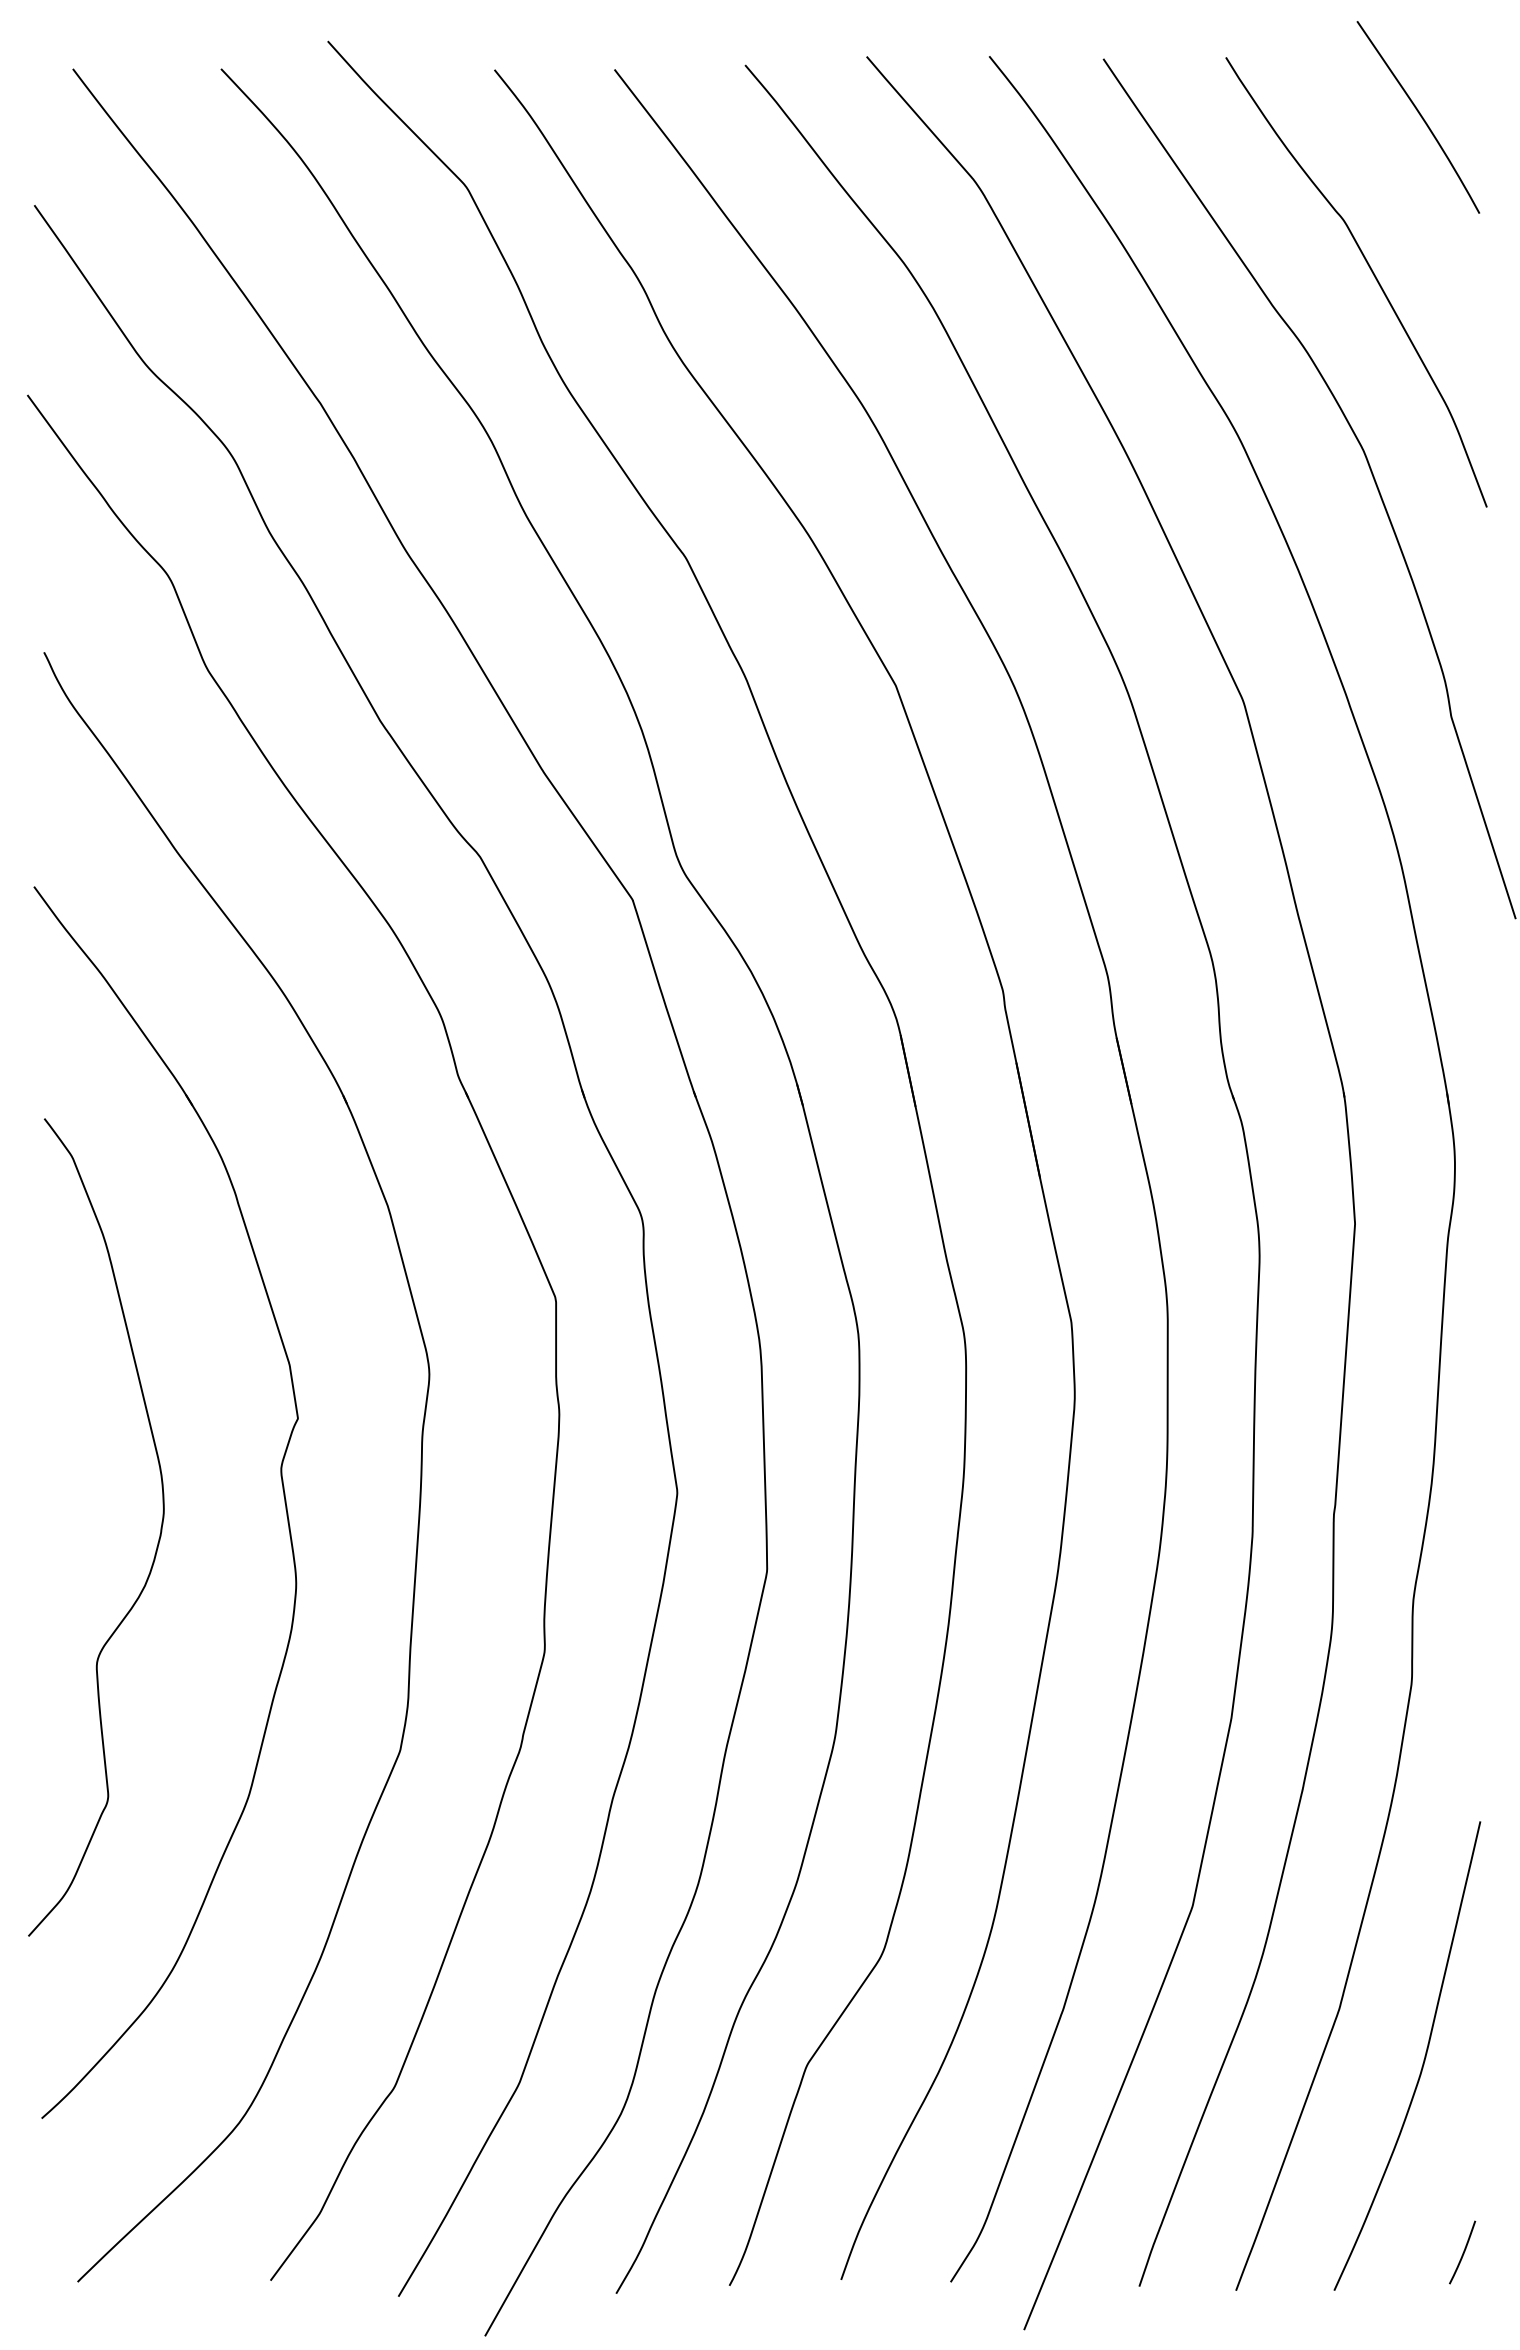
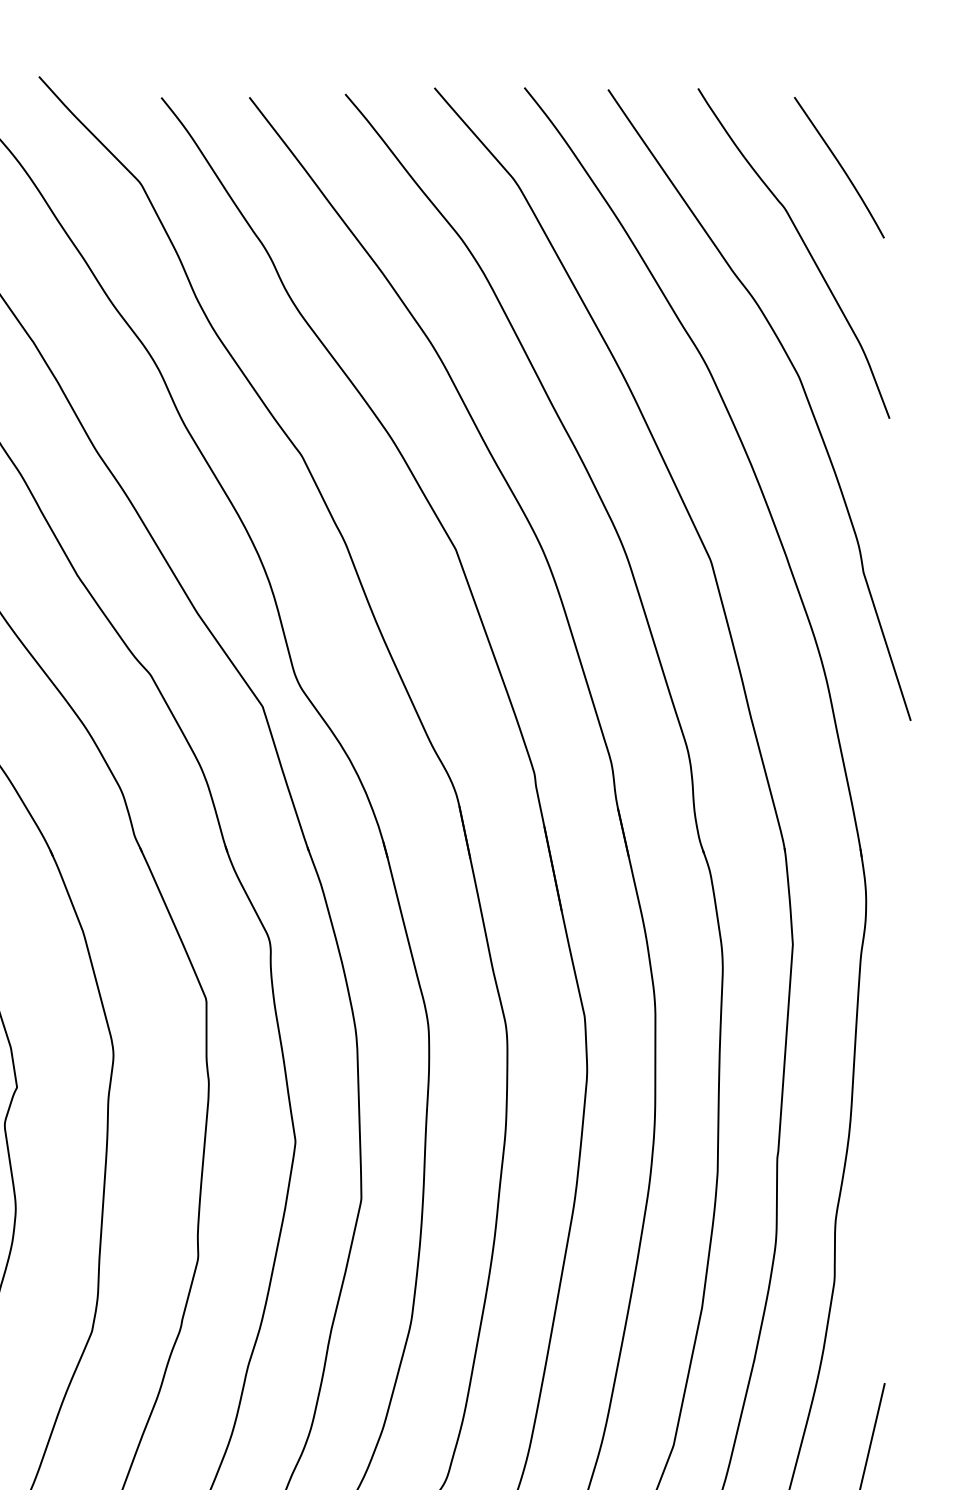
curve: (1419, 115) -> (840, 166), moved

